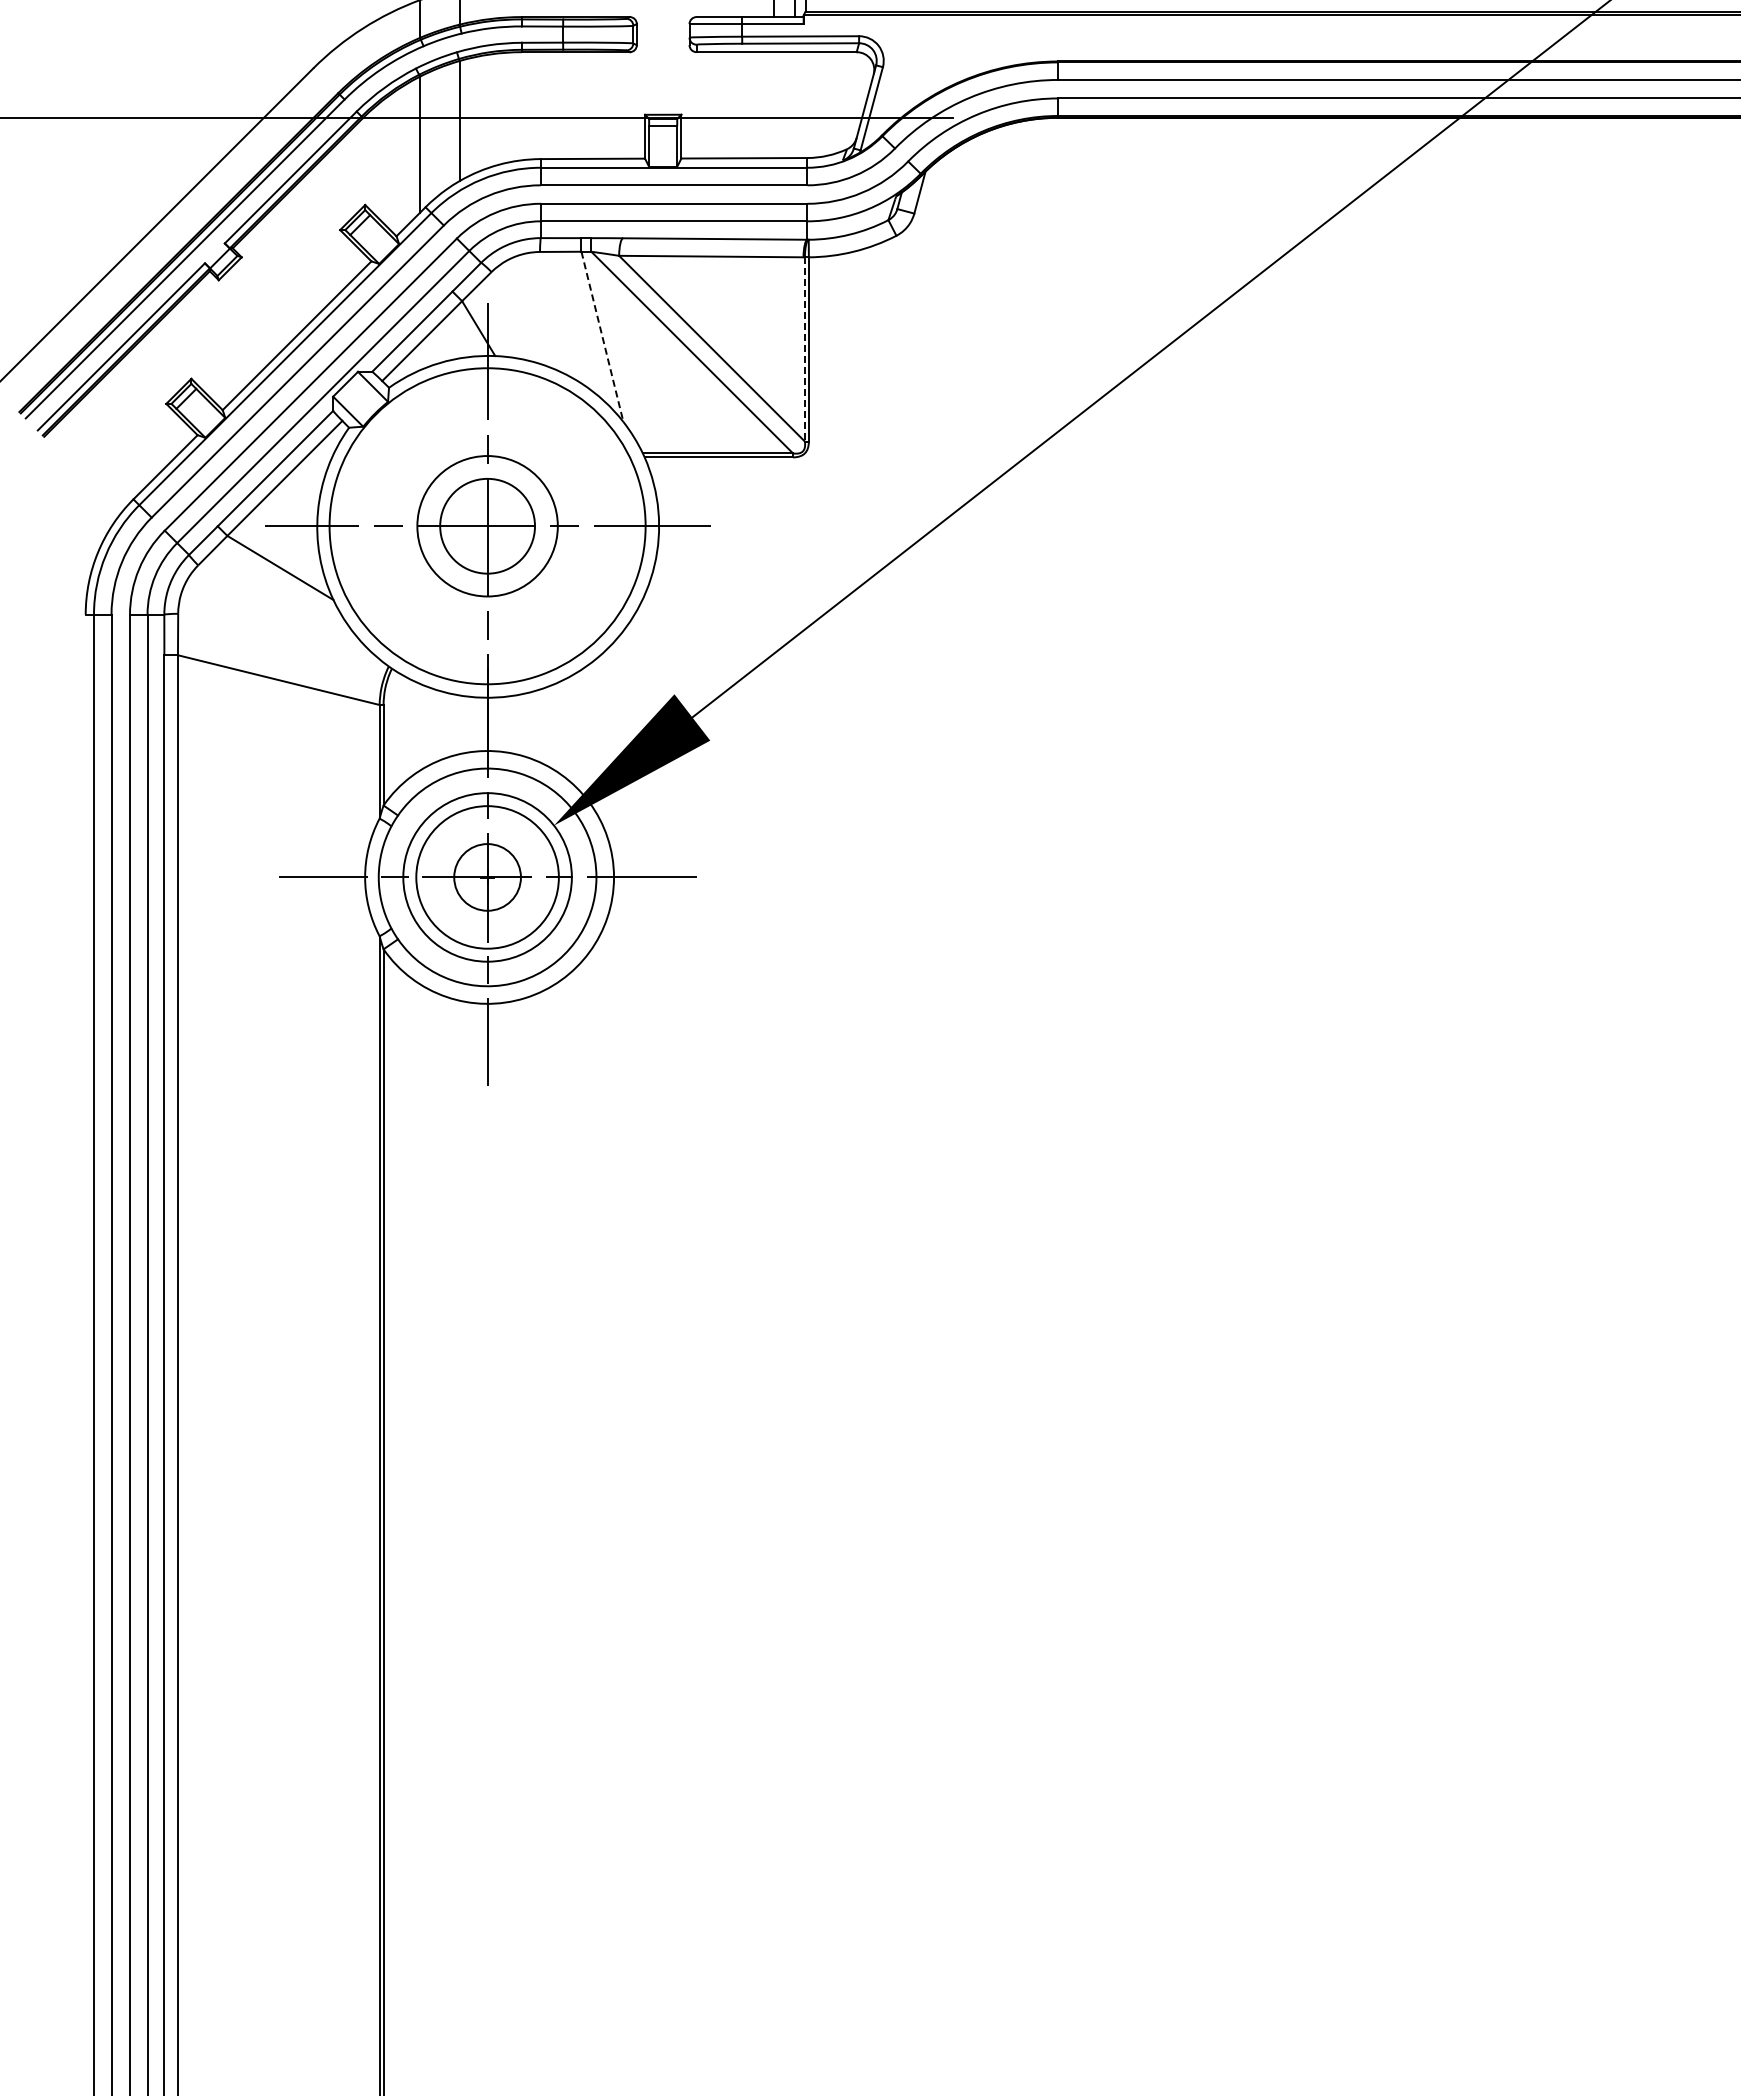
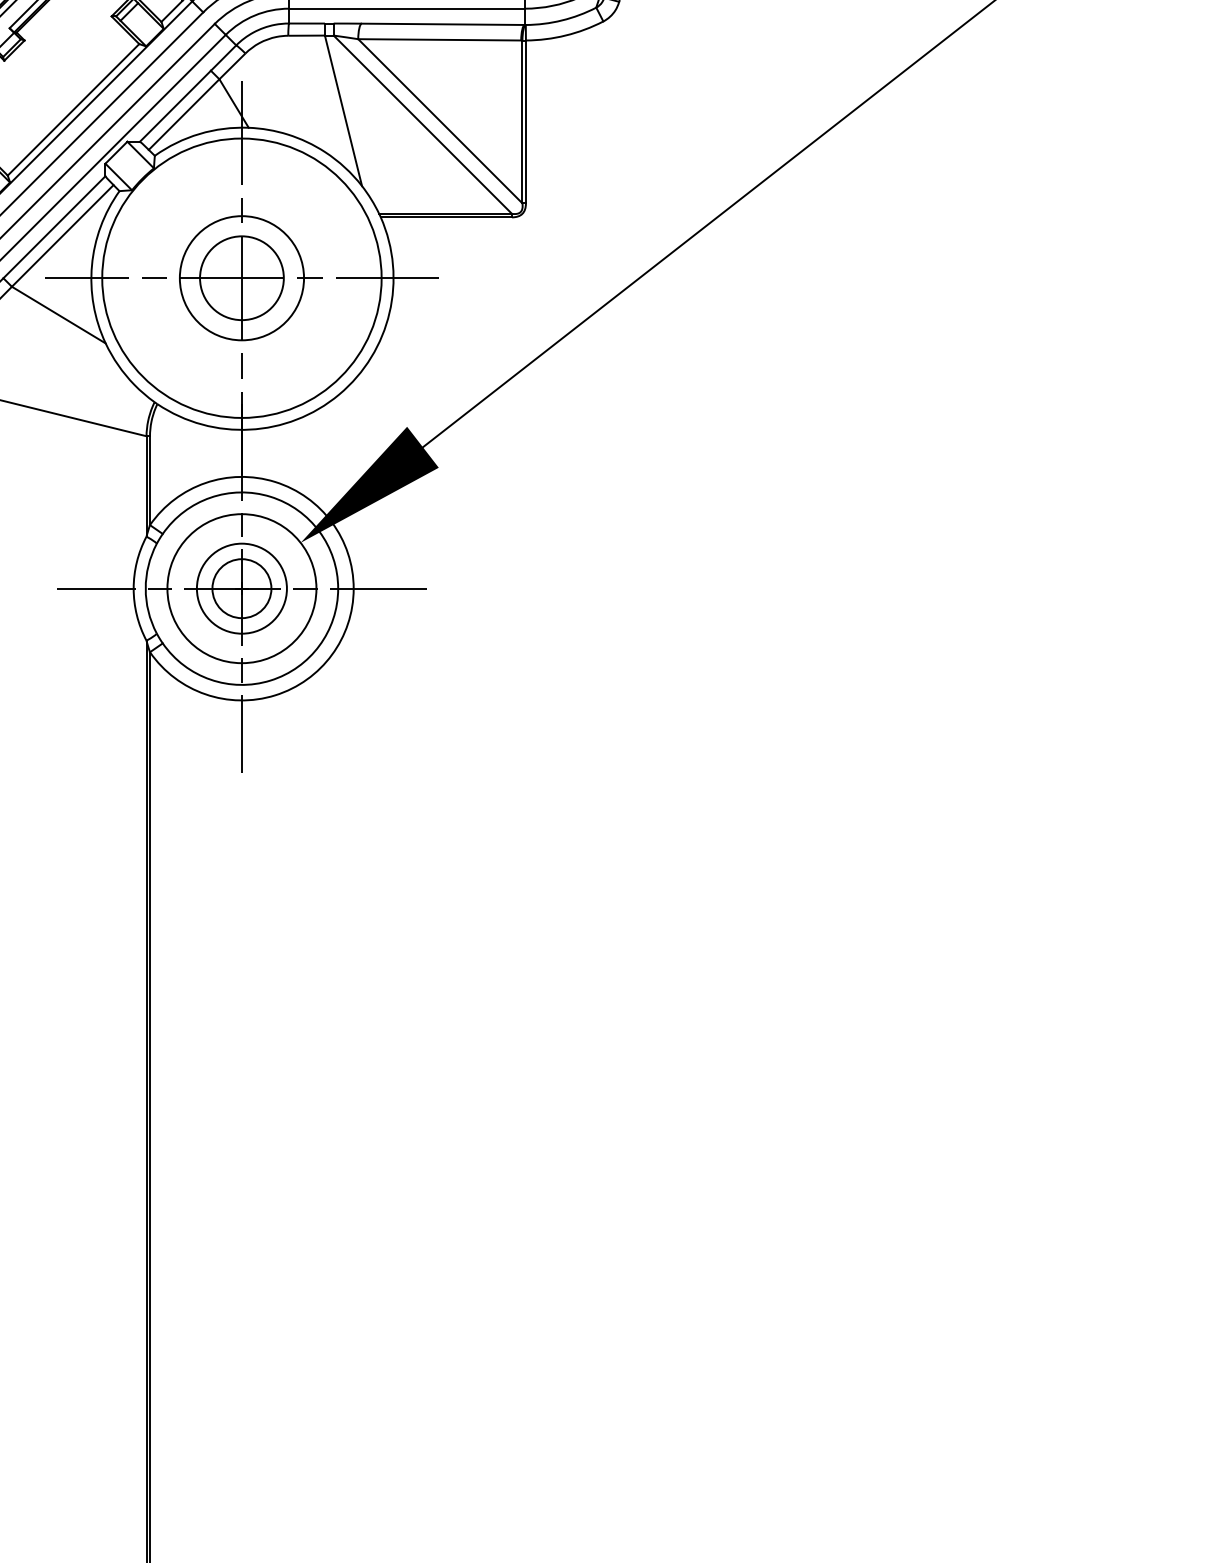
line: (602, 336) -> (343, 110), dashed -> solid
line: (804, 349) -> (522, 121), dashed -> solid
circle: (487, 877) -> (241, 588), size x0.71

